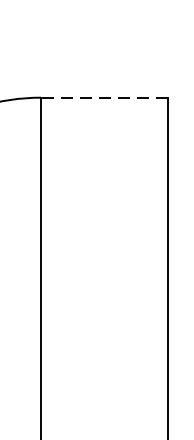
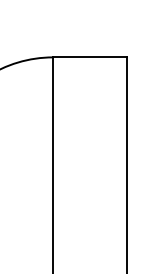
line: (104, 97) -> (89, 57), dashed -> solid

